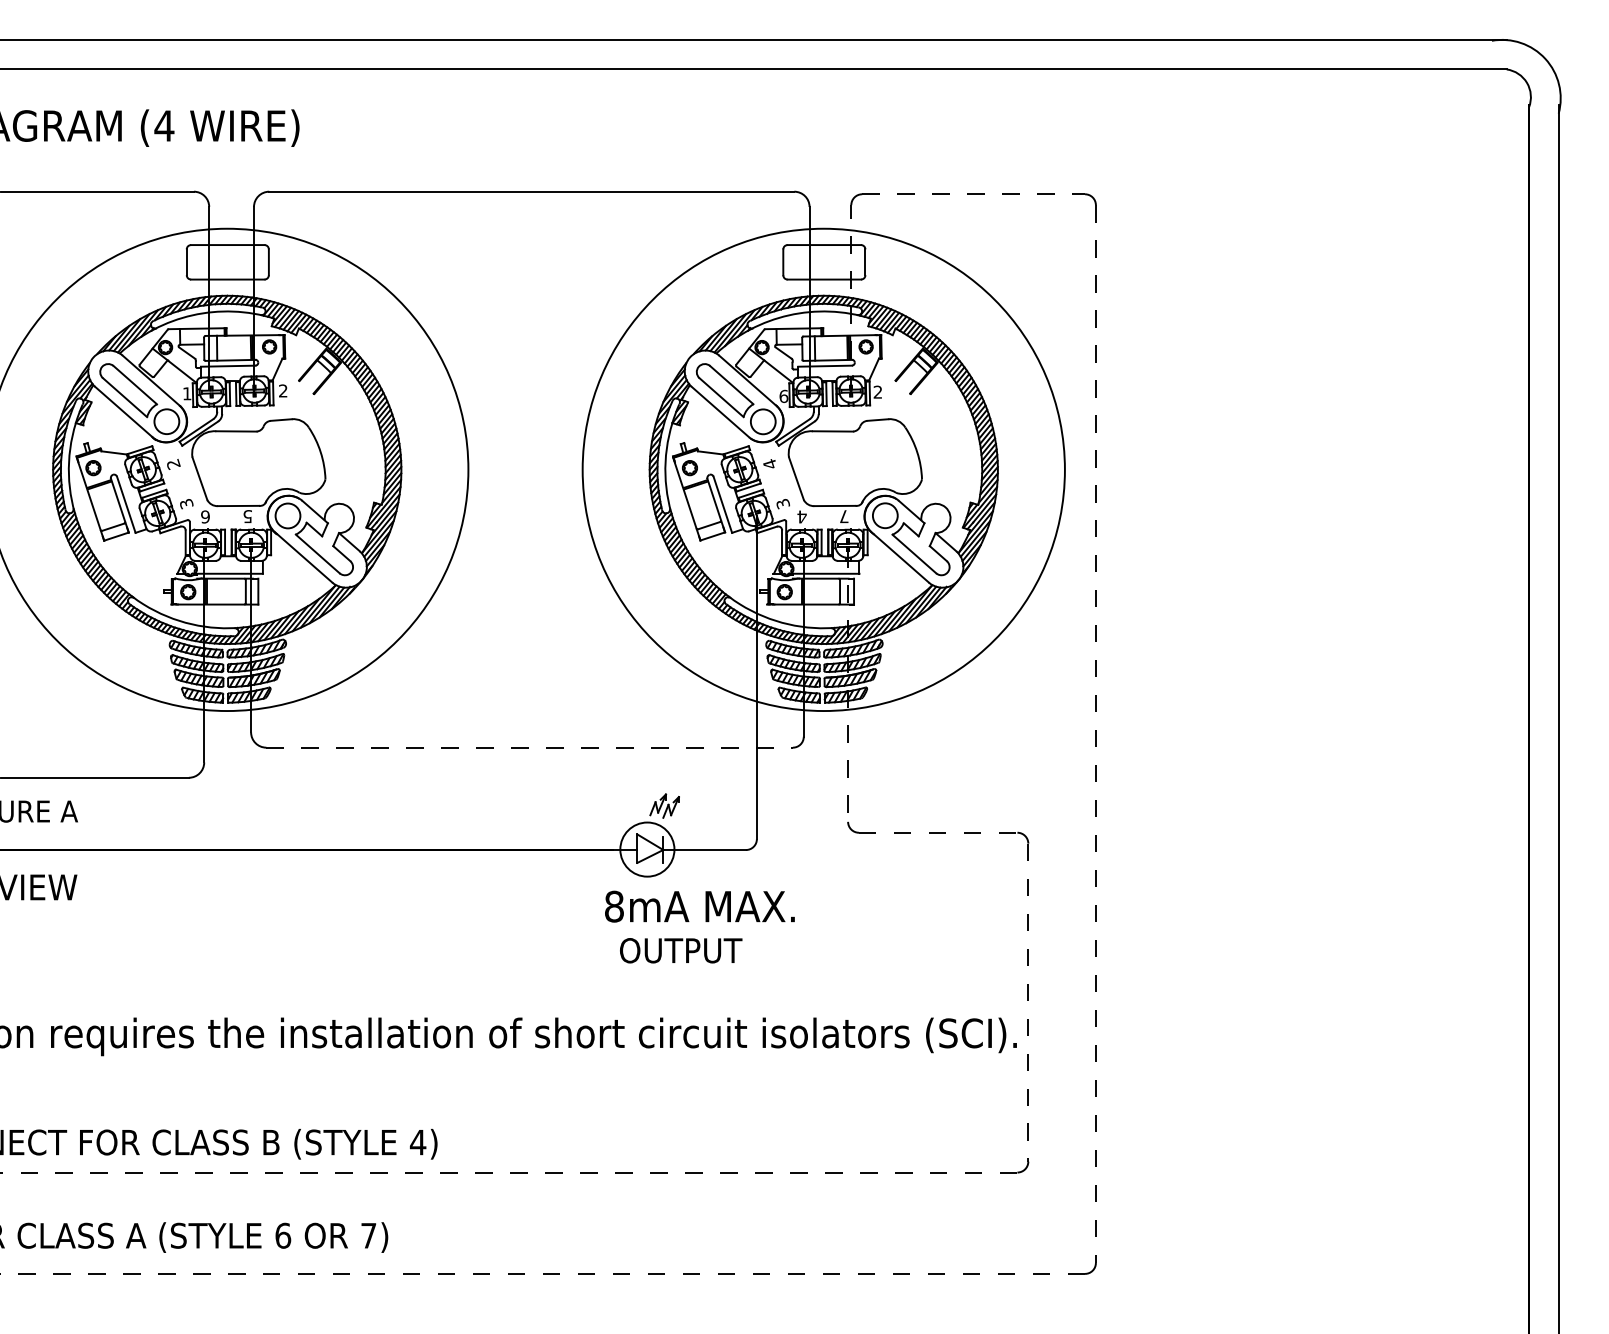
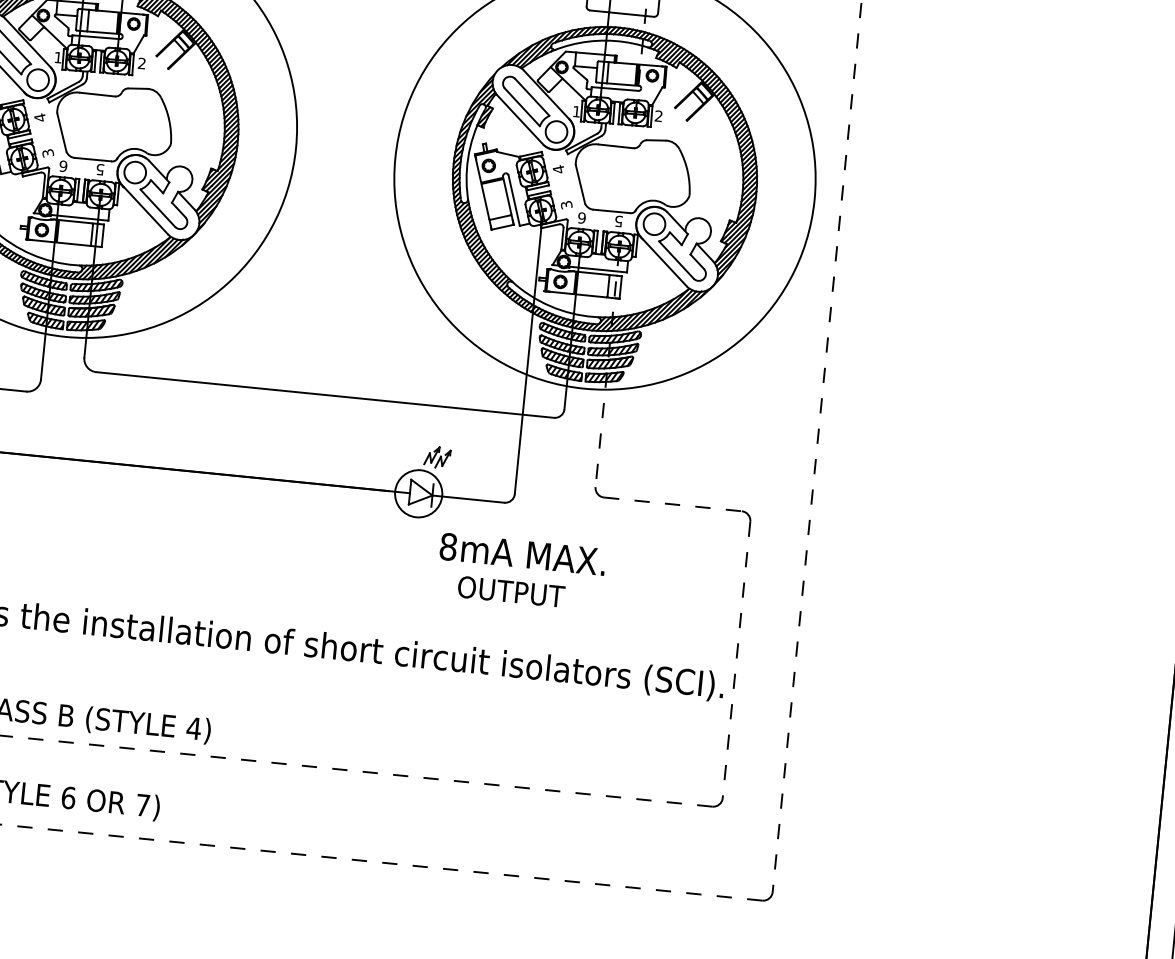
text: (783, 396) -> (576, 111), 6 -> 1
text: (173, 463) -> (40, 117), 2 -> 4
text: (801, 516) -> (581, 217), 4 -> 6
text: (844, 516) -> (618, 221), 7 -> 5
line: (530, 747) -> (325, 394), dashed -> solid
text: (699, 906) -> (522, 554), moved
text: (681, 950) -> (511, 591), moved

